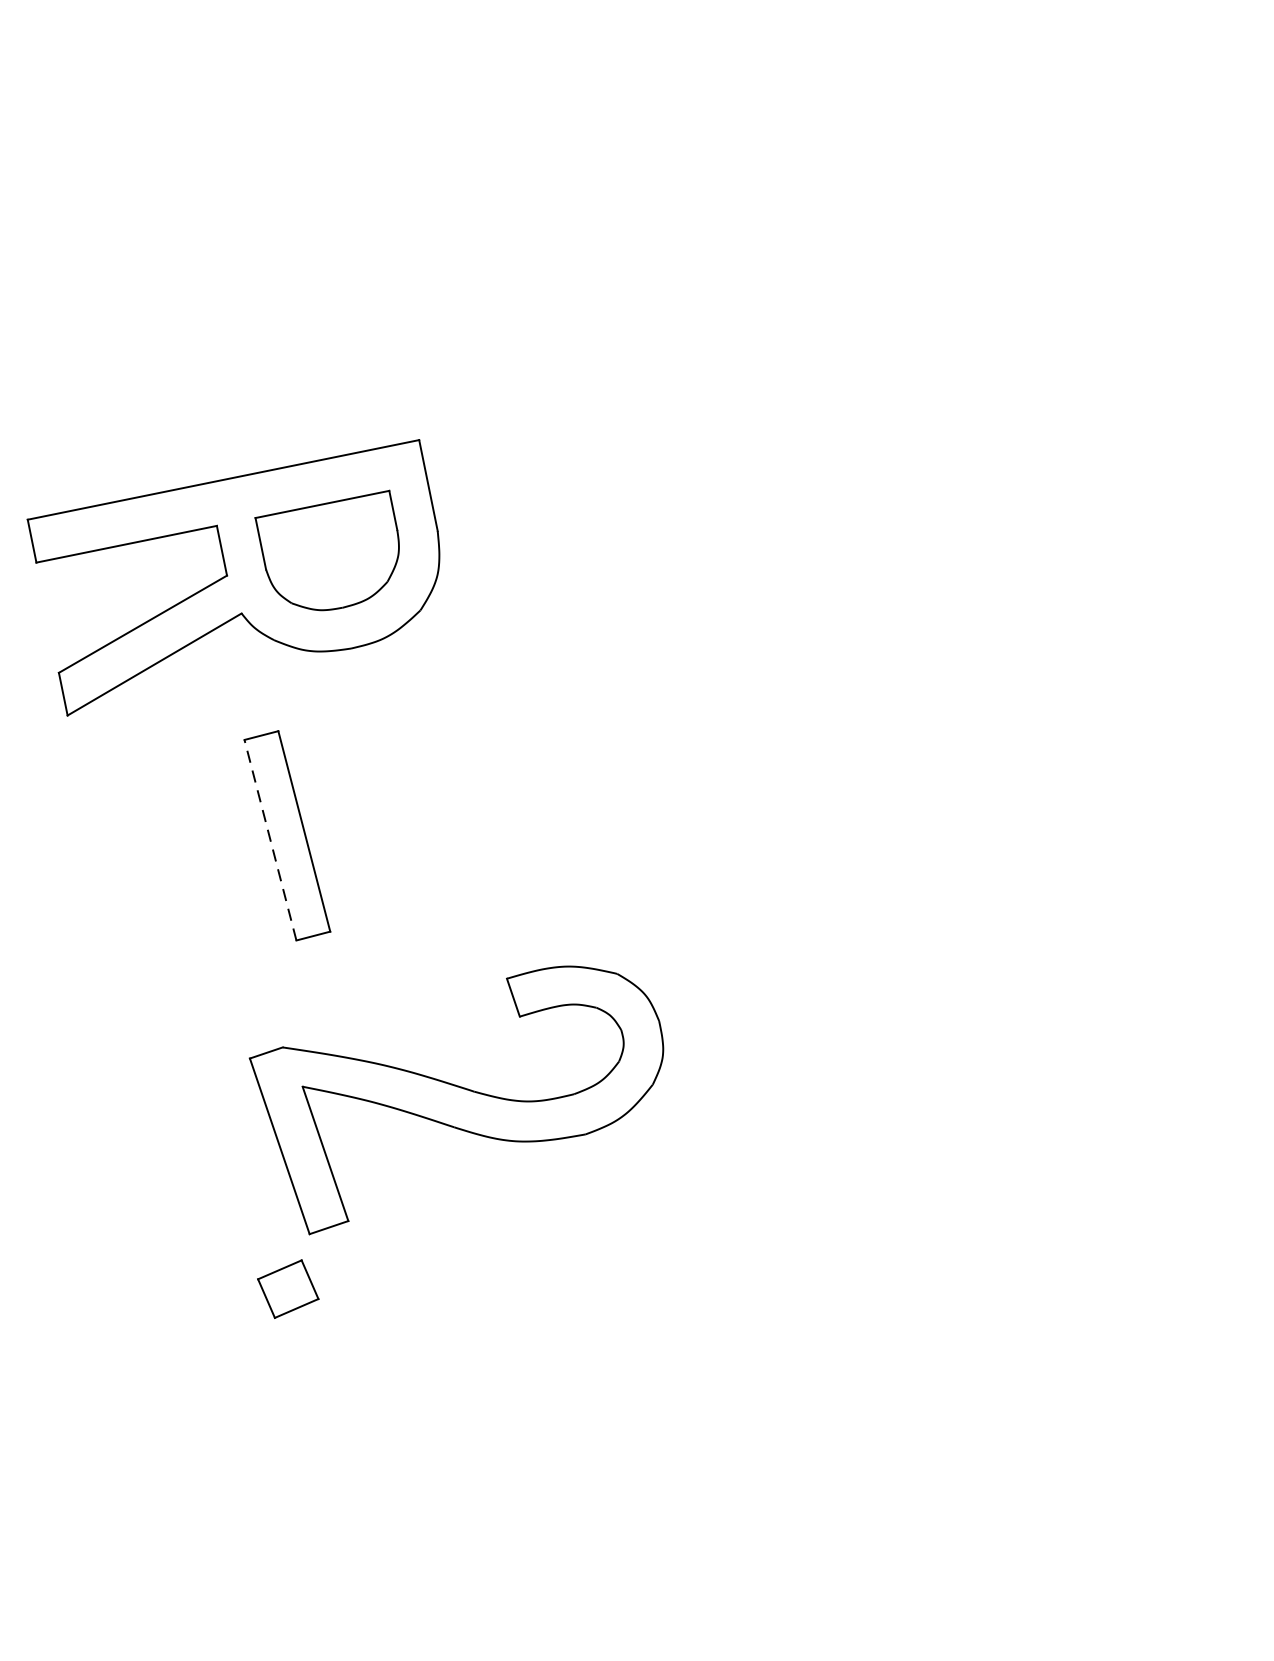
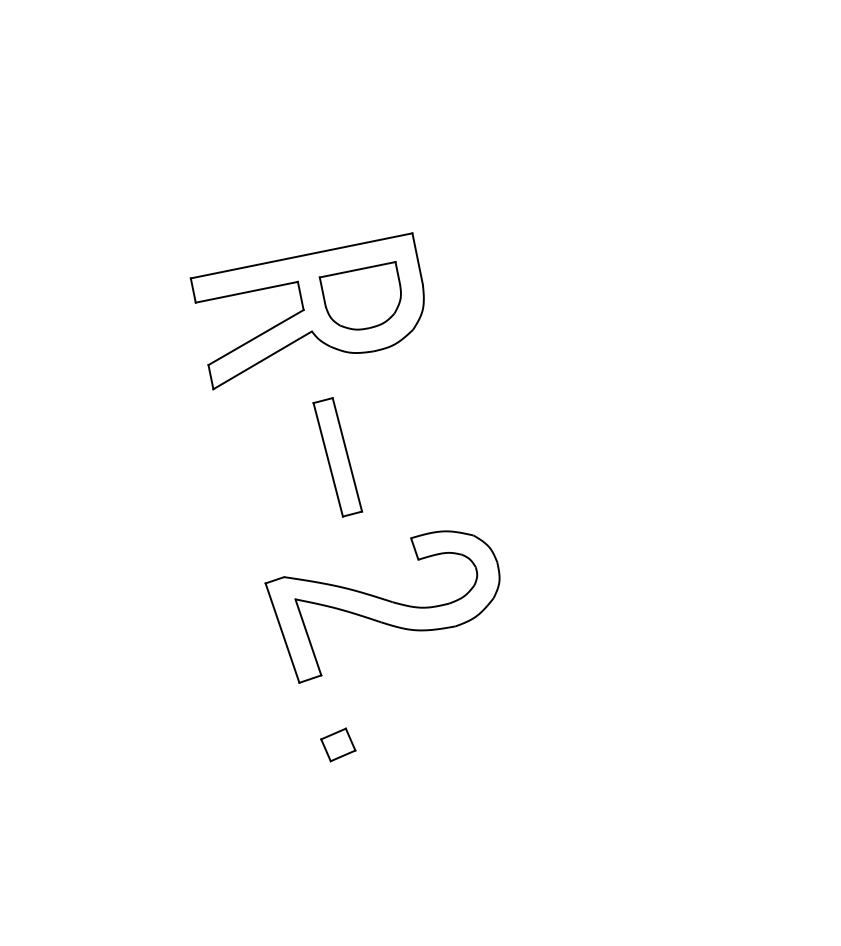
line: (270, 839) -> (328, 459), dashed -> solid
part: (456, 1099) -> (382, 606), moved
part: (288, 1288) -> (338, 744), moved

